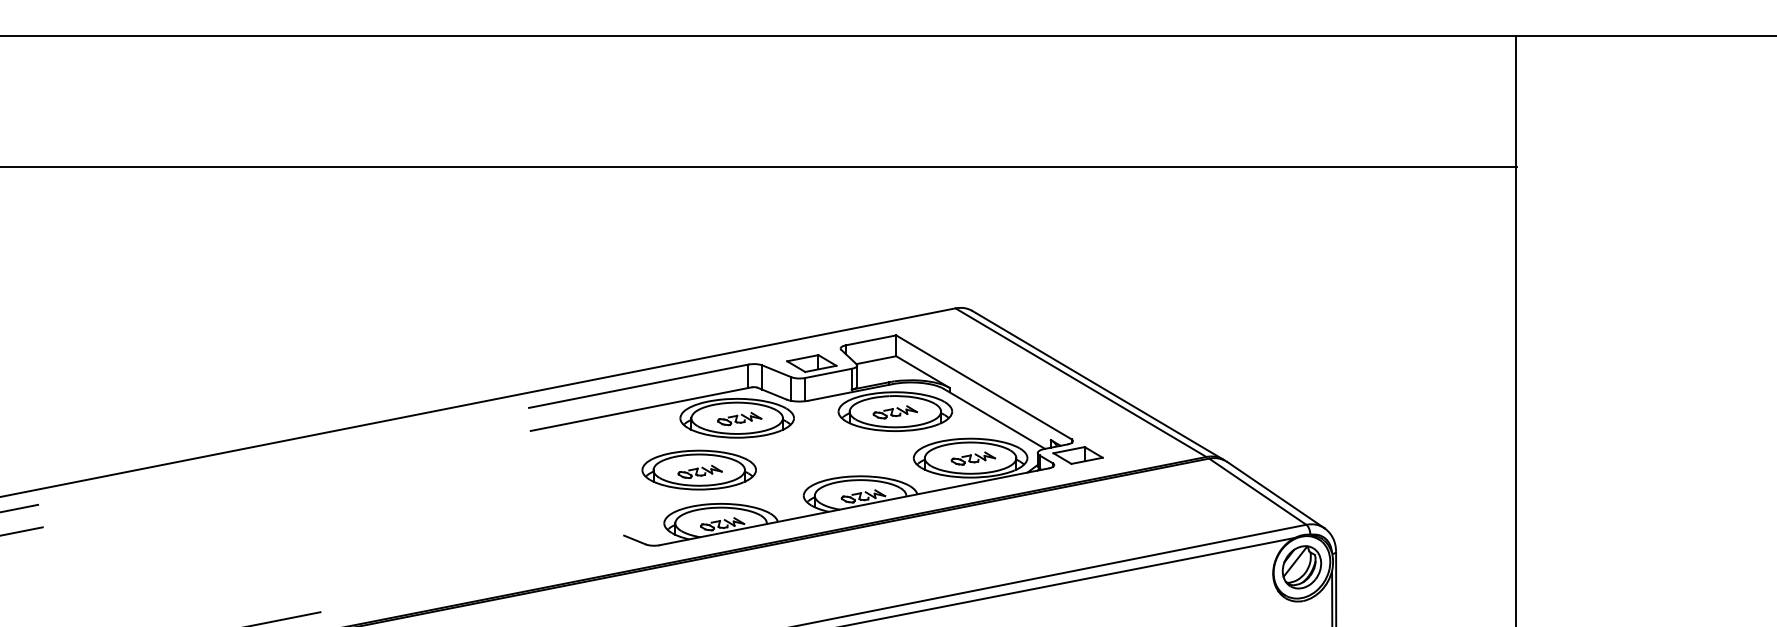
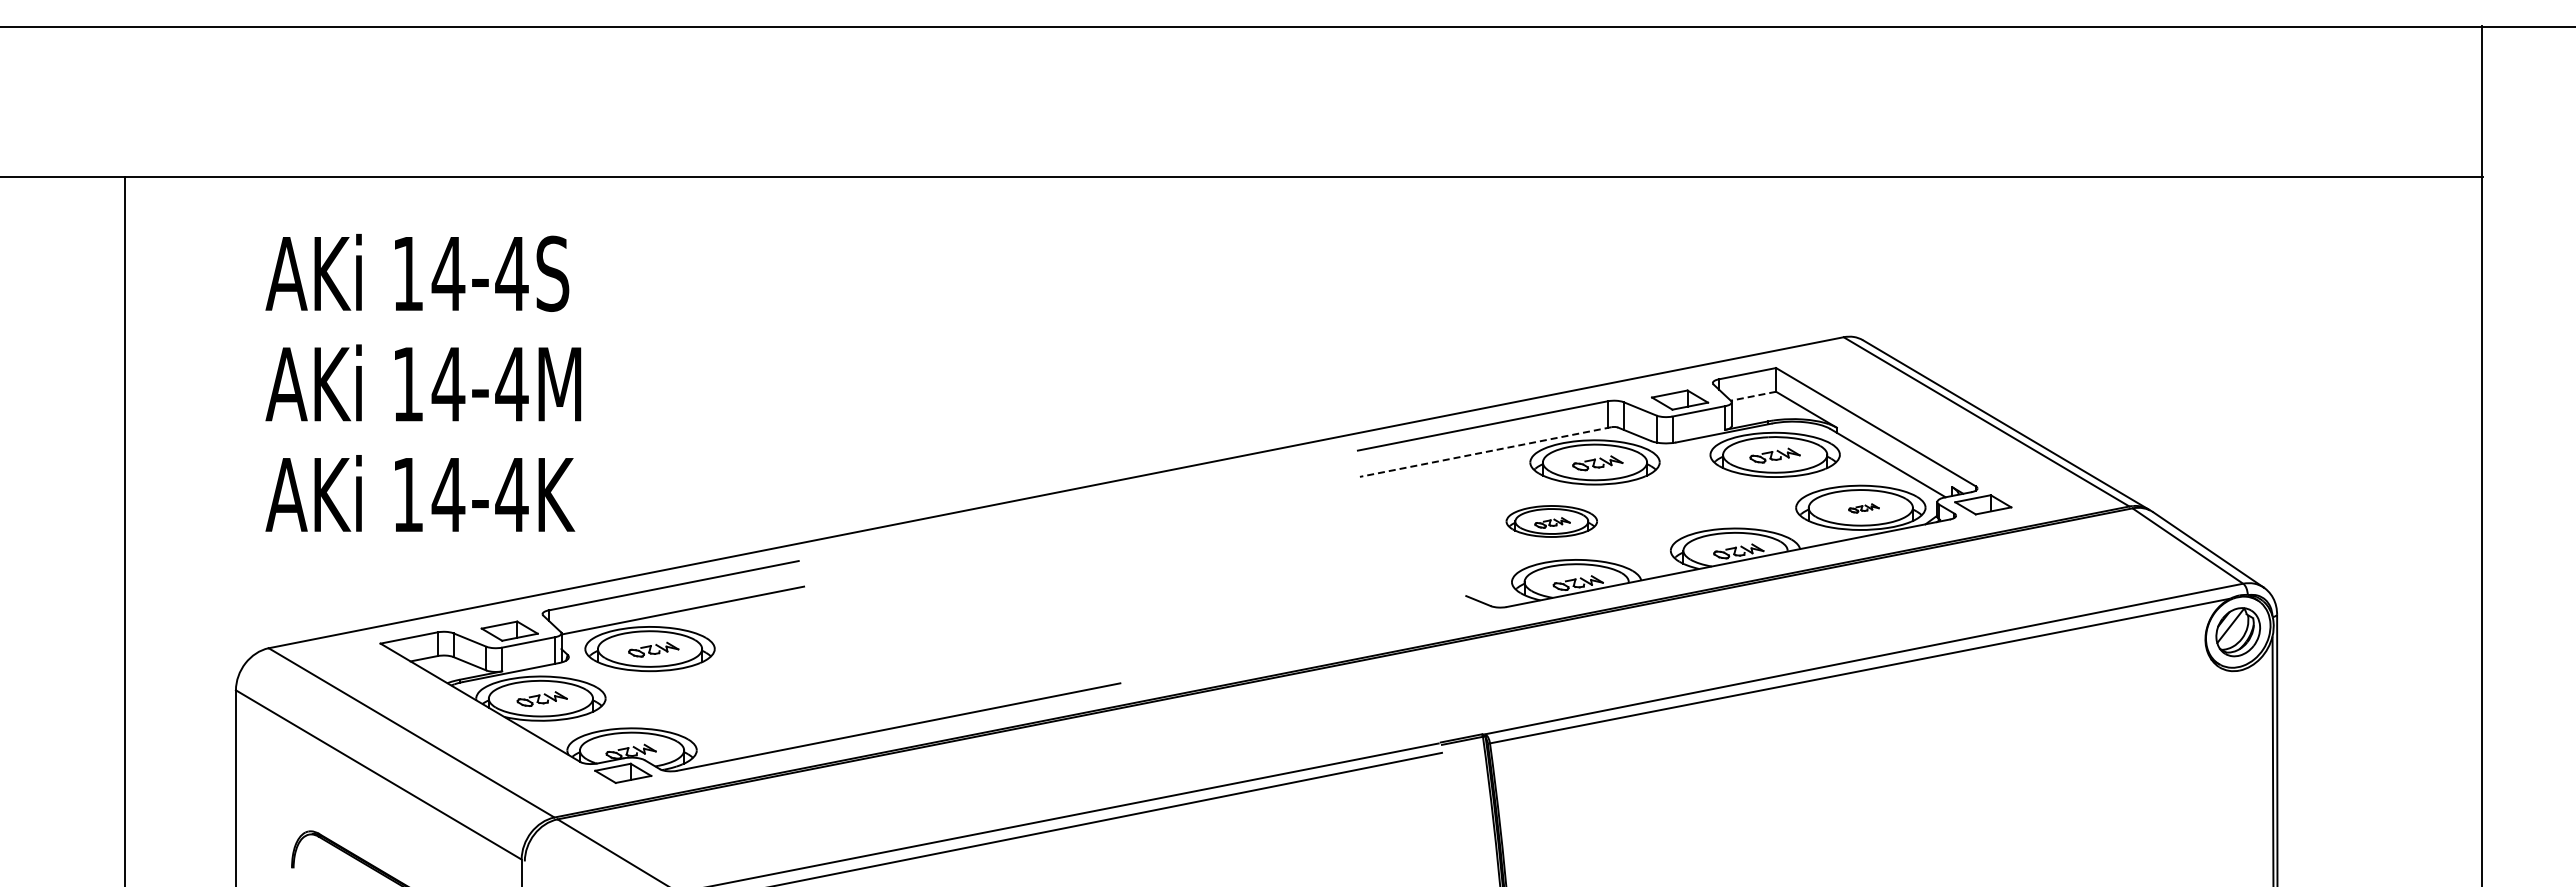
line: (876, 360) -> (1753, 396), solid -> dashed
line: (641, 409) -> (1485, 452), solid -> dashed
part: (972, 458) -> (1863, 508), size x0.6
part: (699, 470) -> (1551, 521), size x0.7

